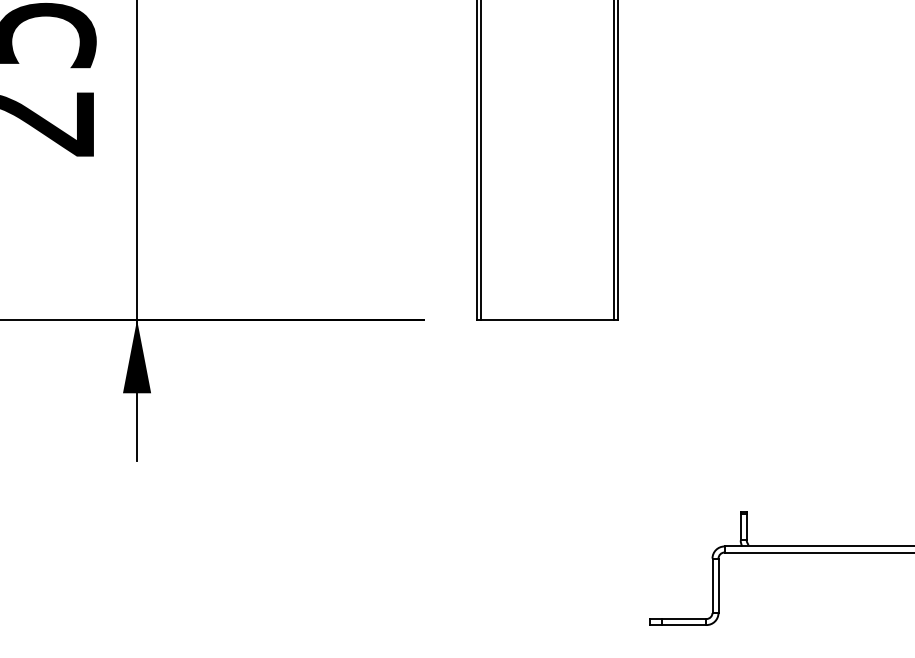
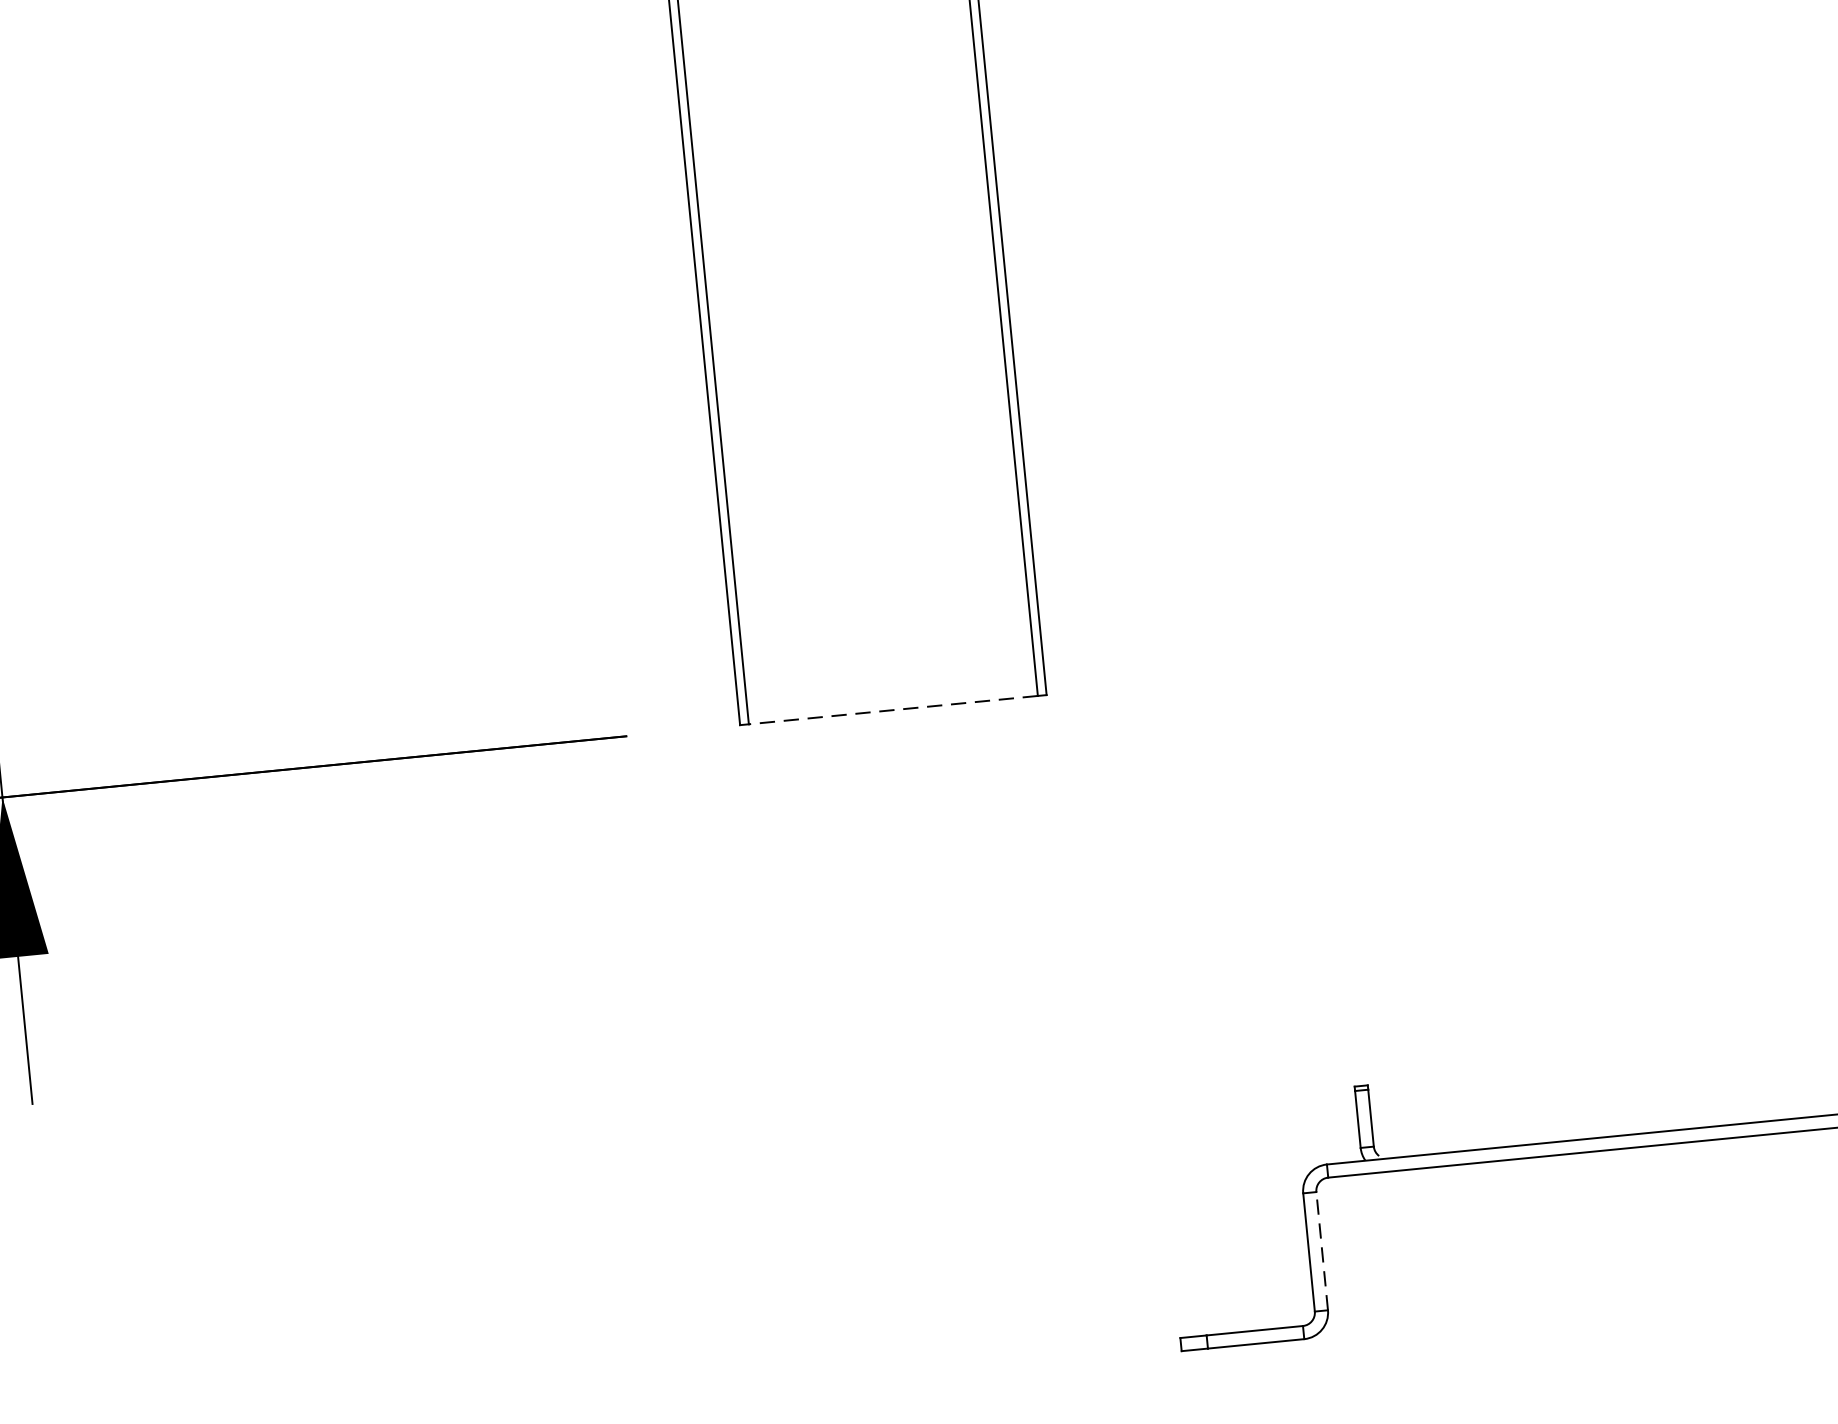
line: (547, 319) -> (893, 709), solid -> dashed
line: (718, 585) -> (1322, 1250), solid -> dashed

